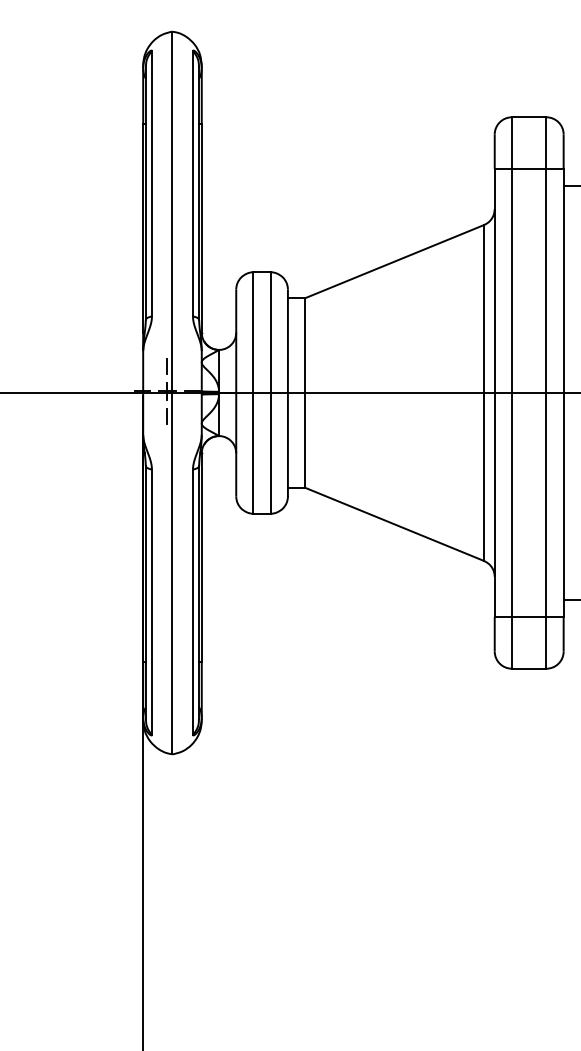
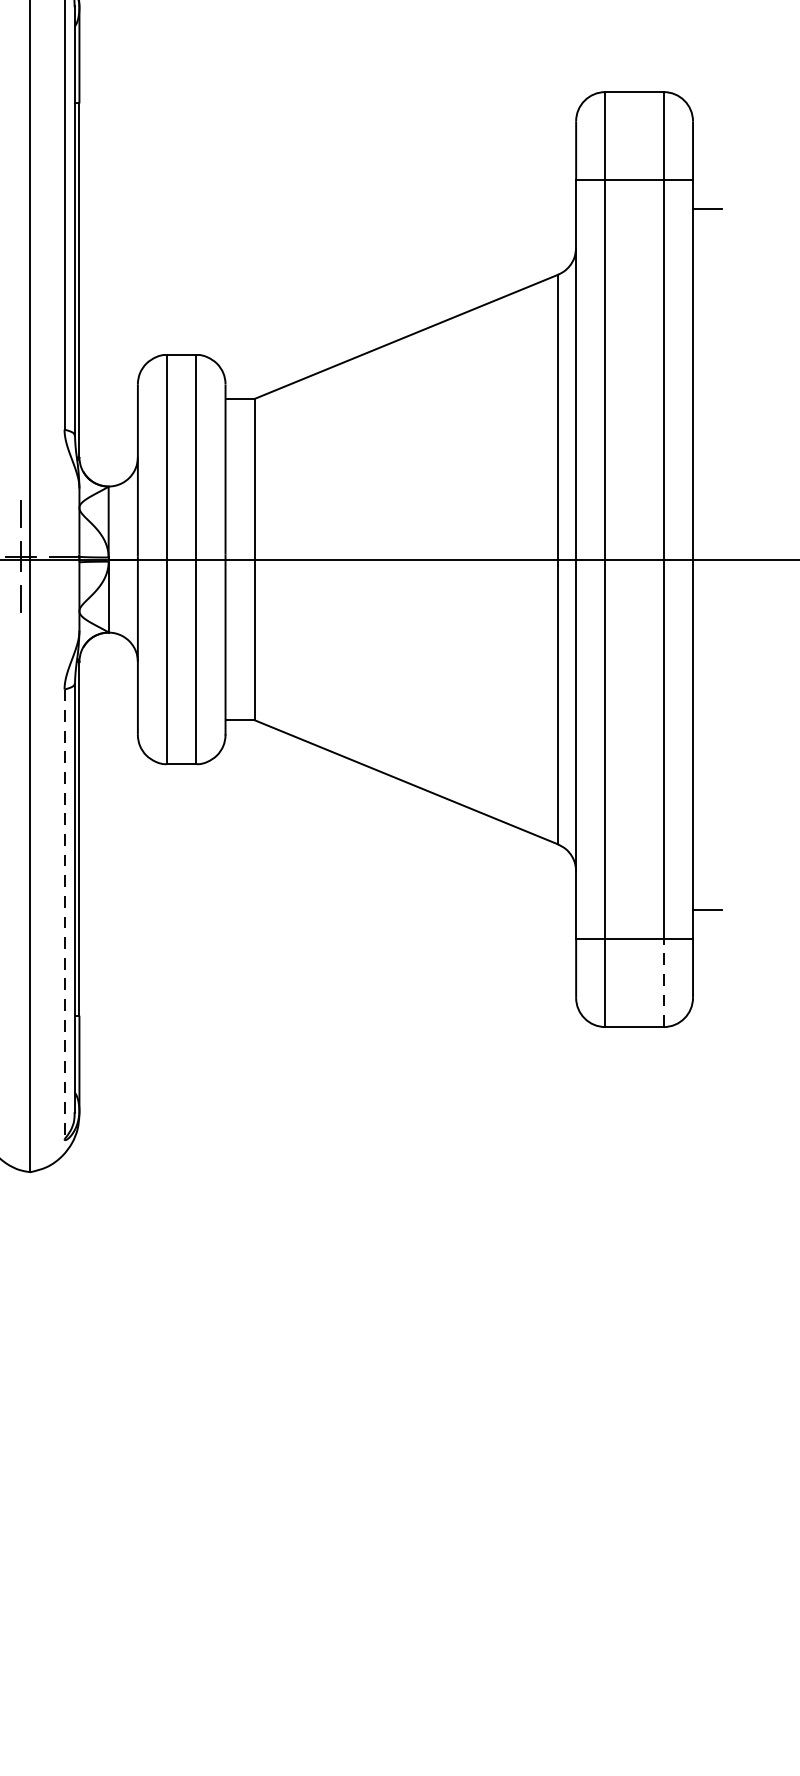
line: (193, 602) -> (65, 914), solid -> dashed
line: (546, 642) -> (663, 982), solid -> dashed

